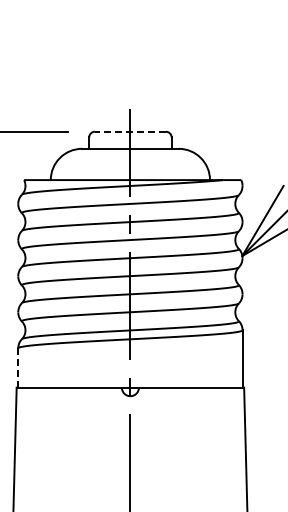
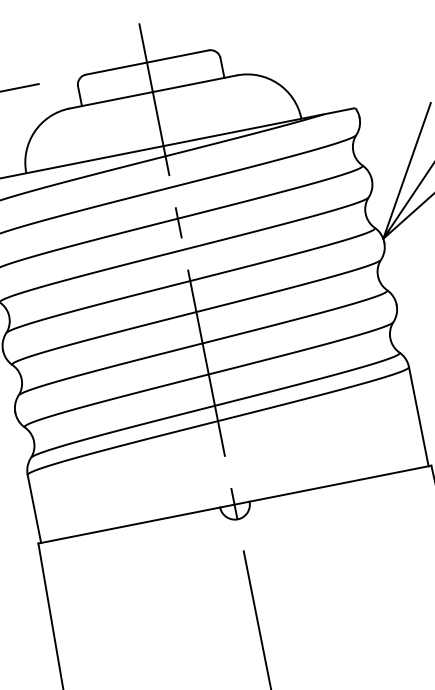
line: (130, 131) -> (147, 62), dashed -> solid
line: (18, 367) -> (34, 508), dashed -> solid

